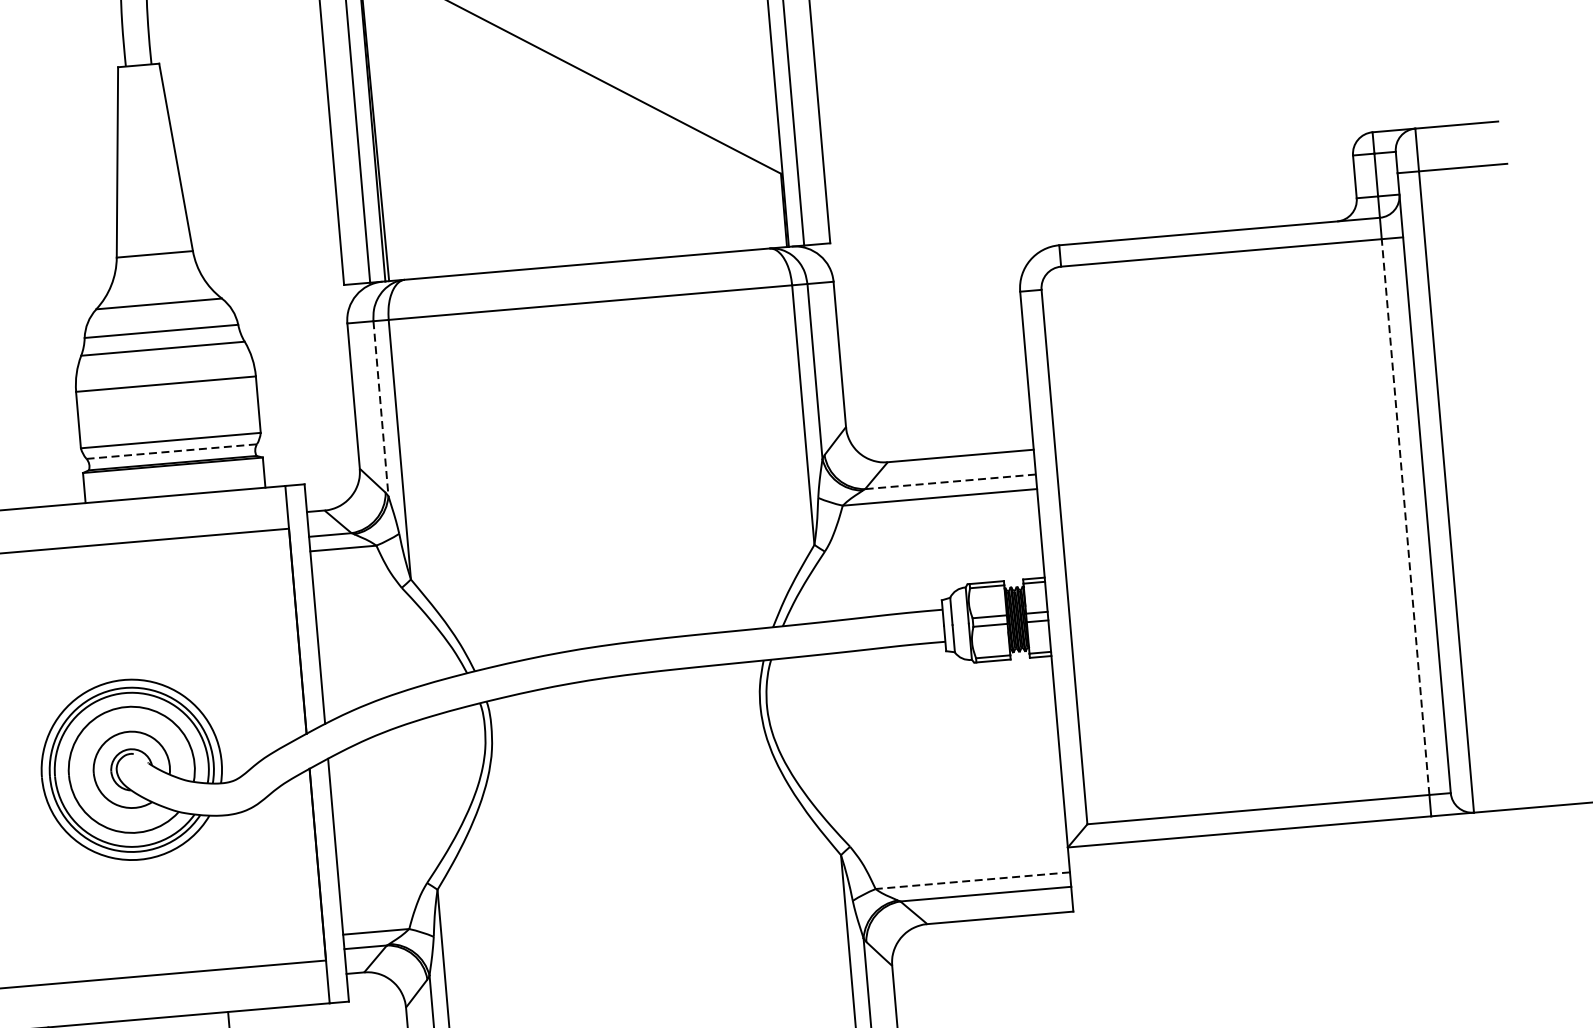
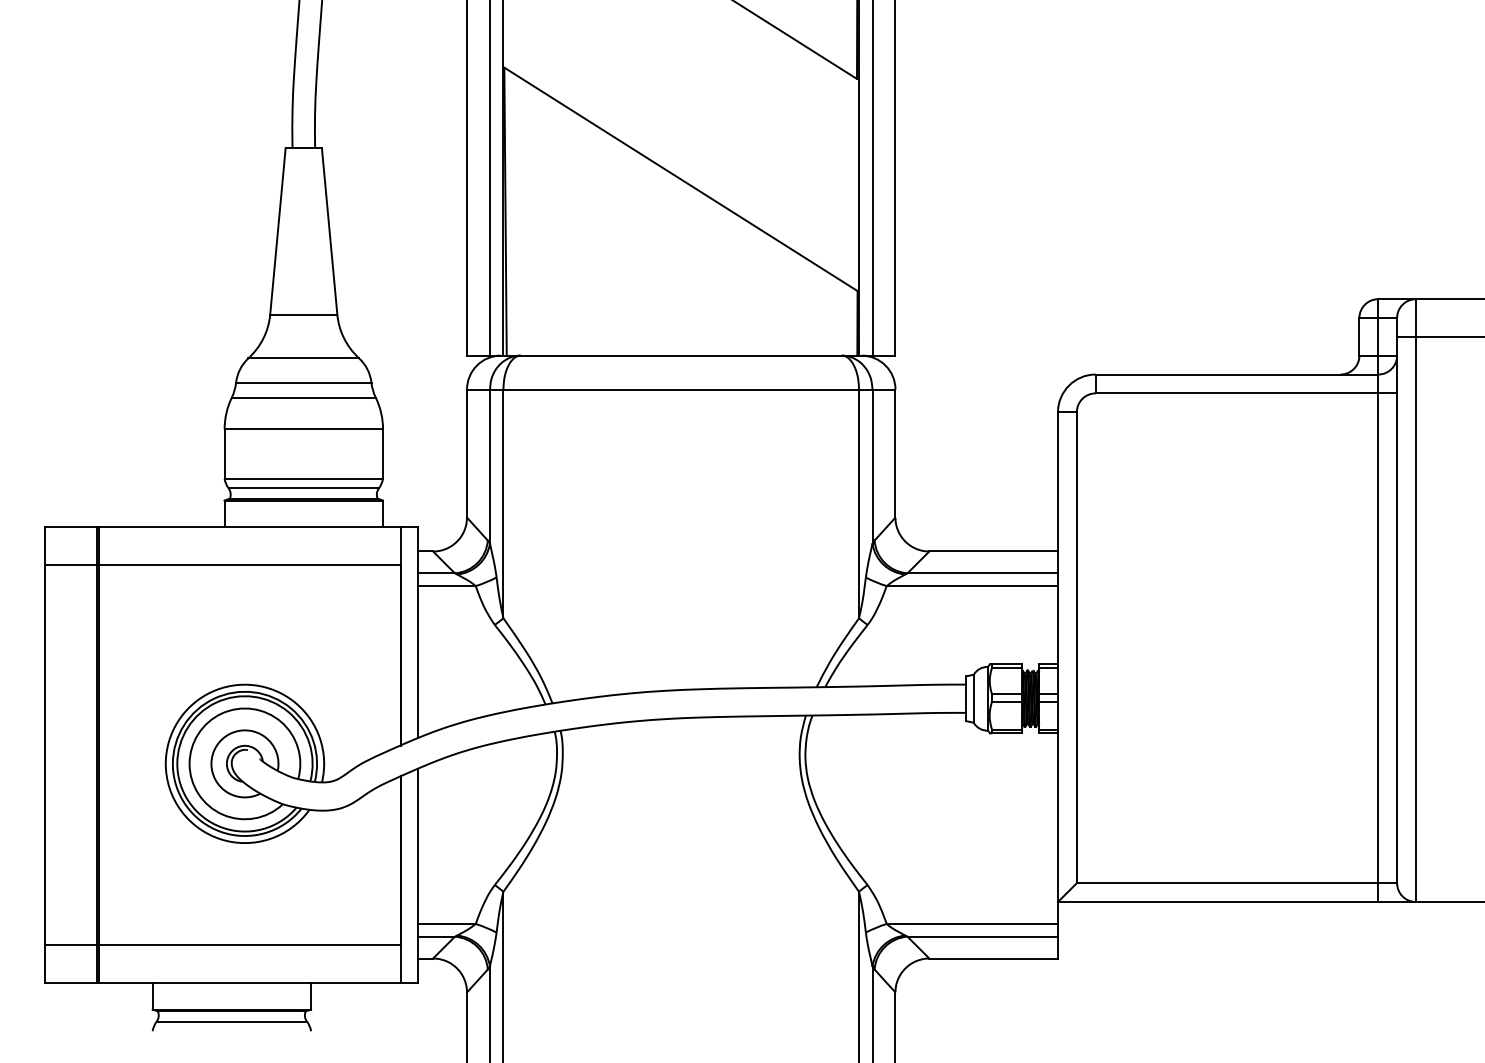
line: (381, 409) -> (490, 467), dashed -> solid
line: (172, 451) -> (304, 488), dashed -> solid
line: (950, 482) -> (982, 573), dashed -> solid
line: (1405, 517) -> (1378, 638), dashed -> solid
line: (972, 880) -> (972, 923), dashed -> solid

